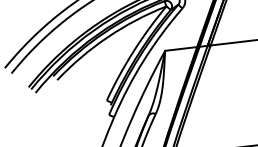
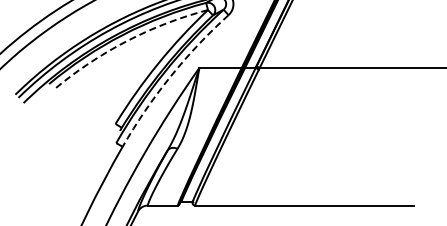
arc: (107, 37) -> (126, 41), solid -> dashed
arc: (144, 59) -> (170, 76), solid -> dashed

